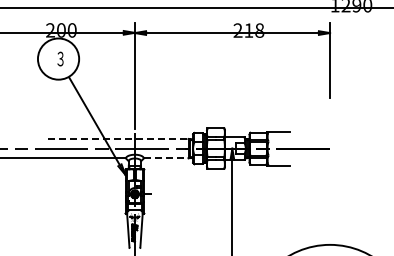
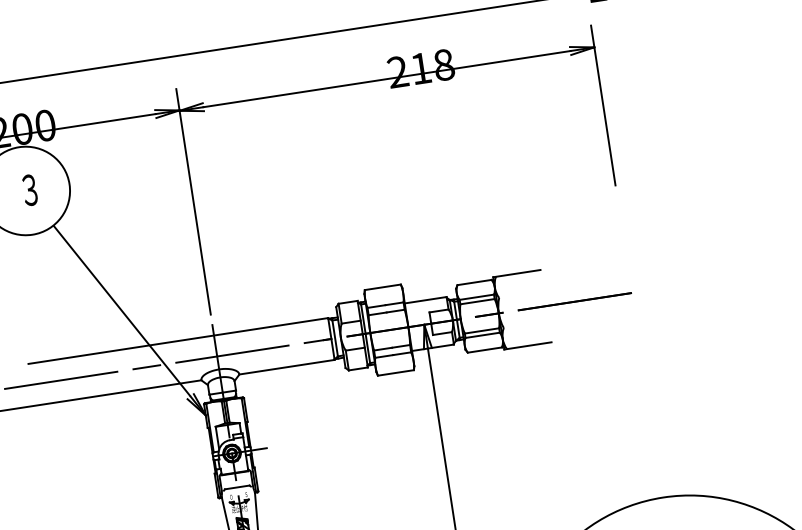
line: (118, 138) -> (178, 340), dashed -> solid
line: (166, 158) -> (287, 367), dashed -> solid

